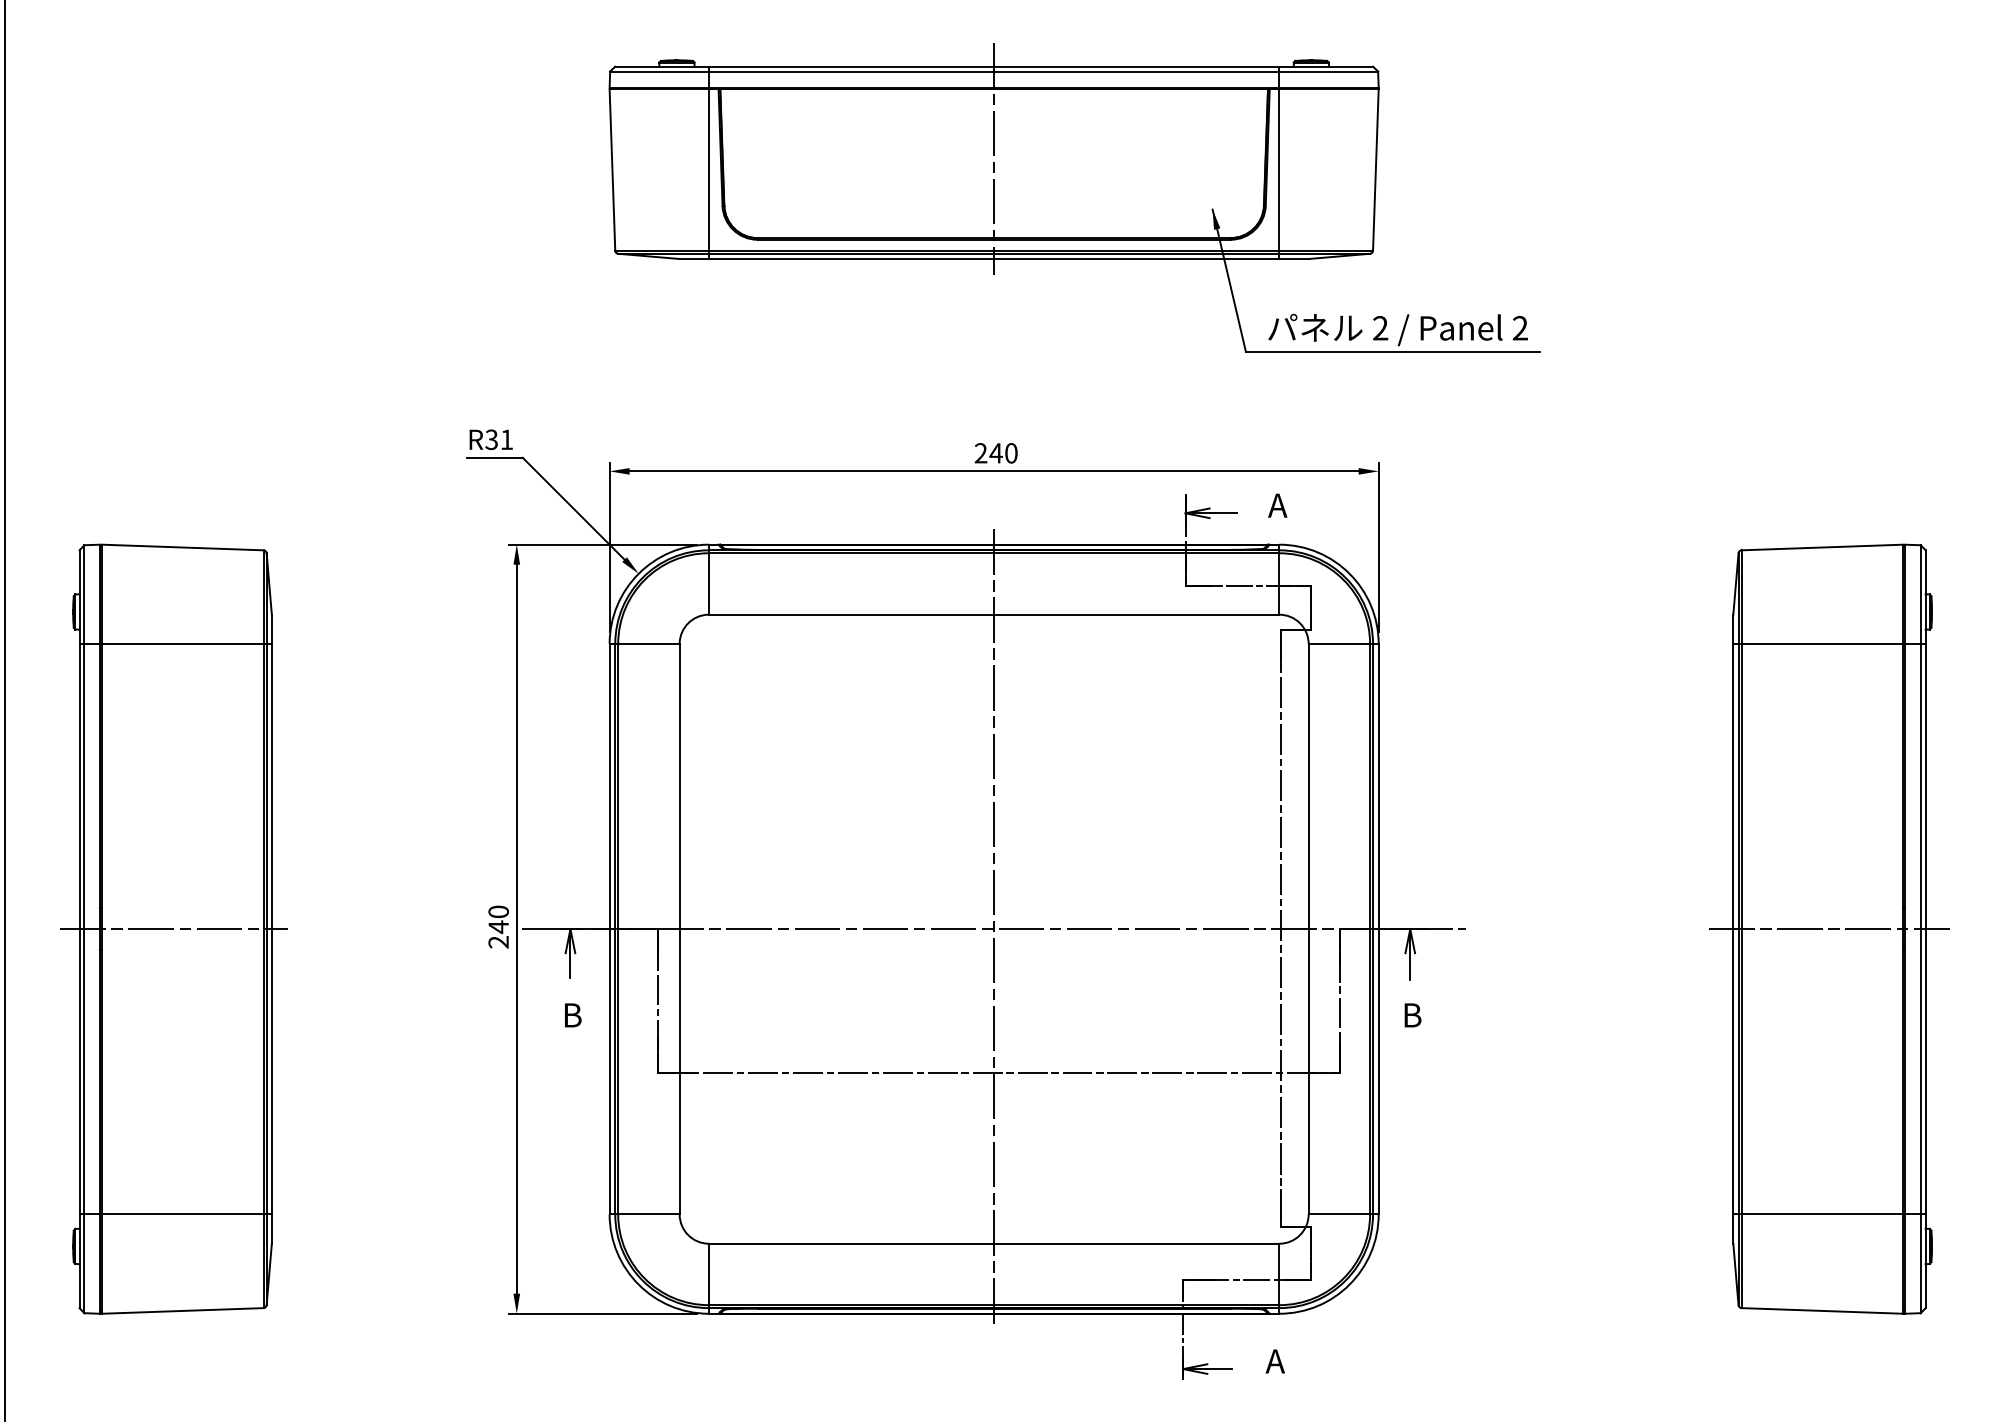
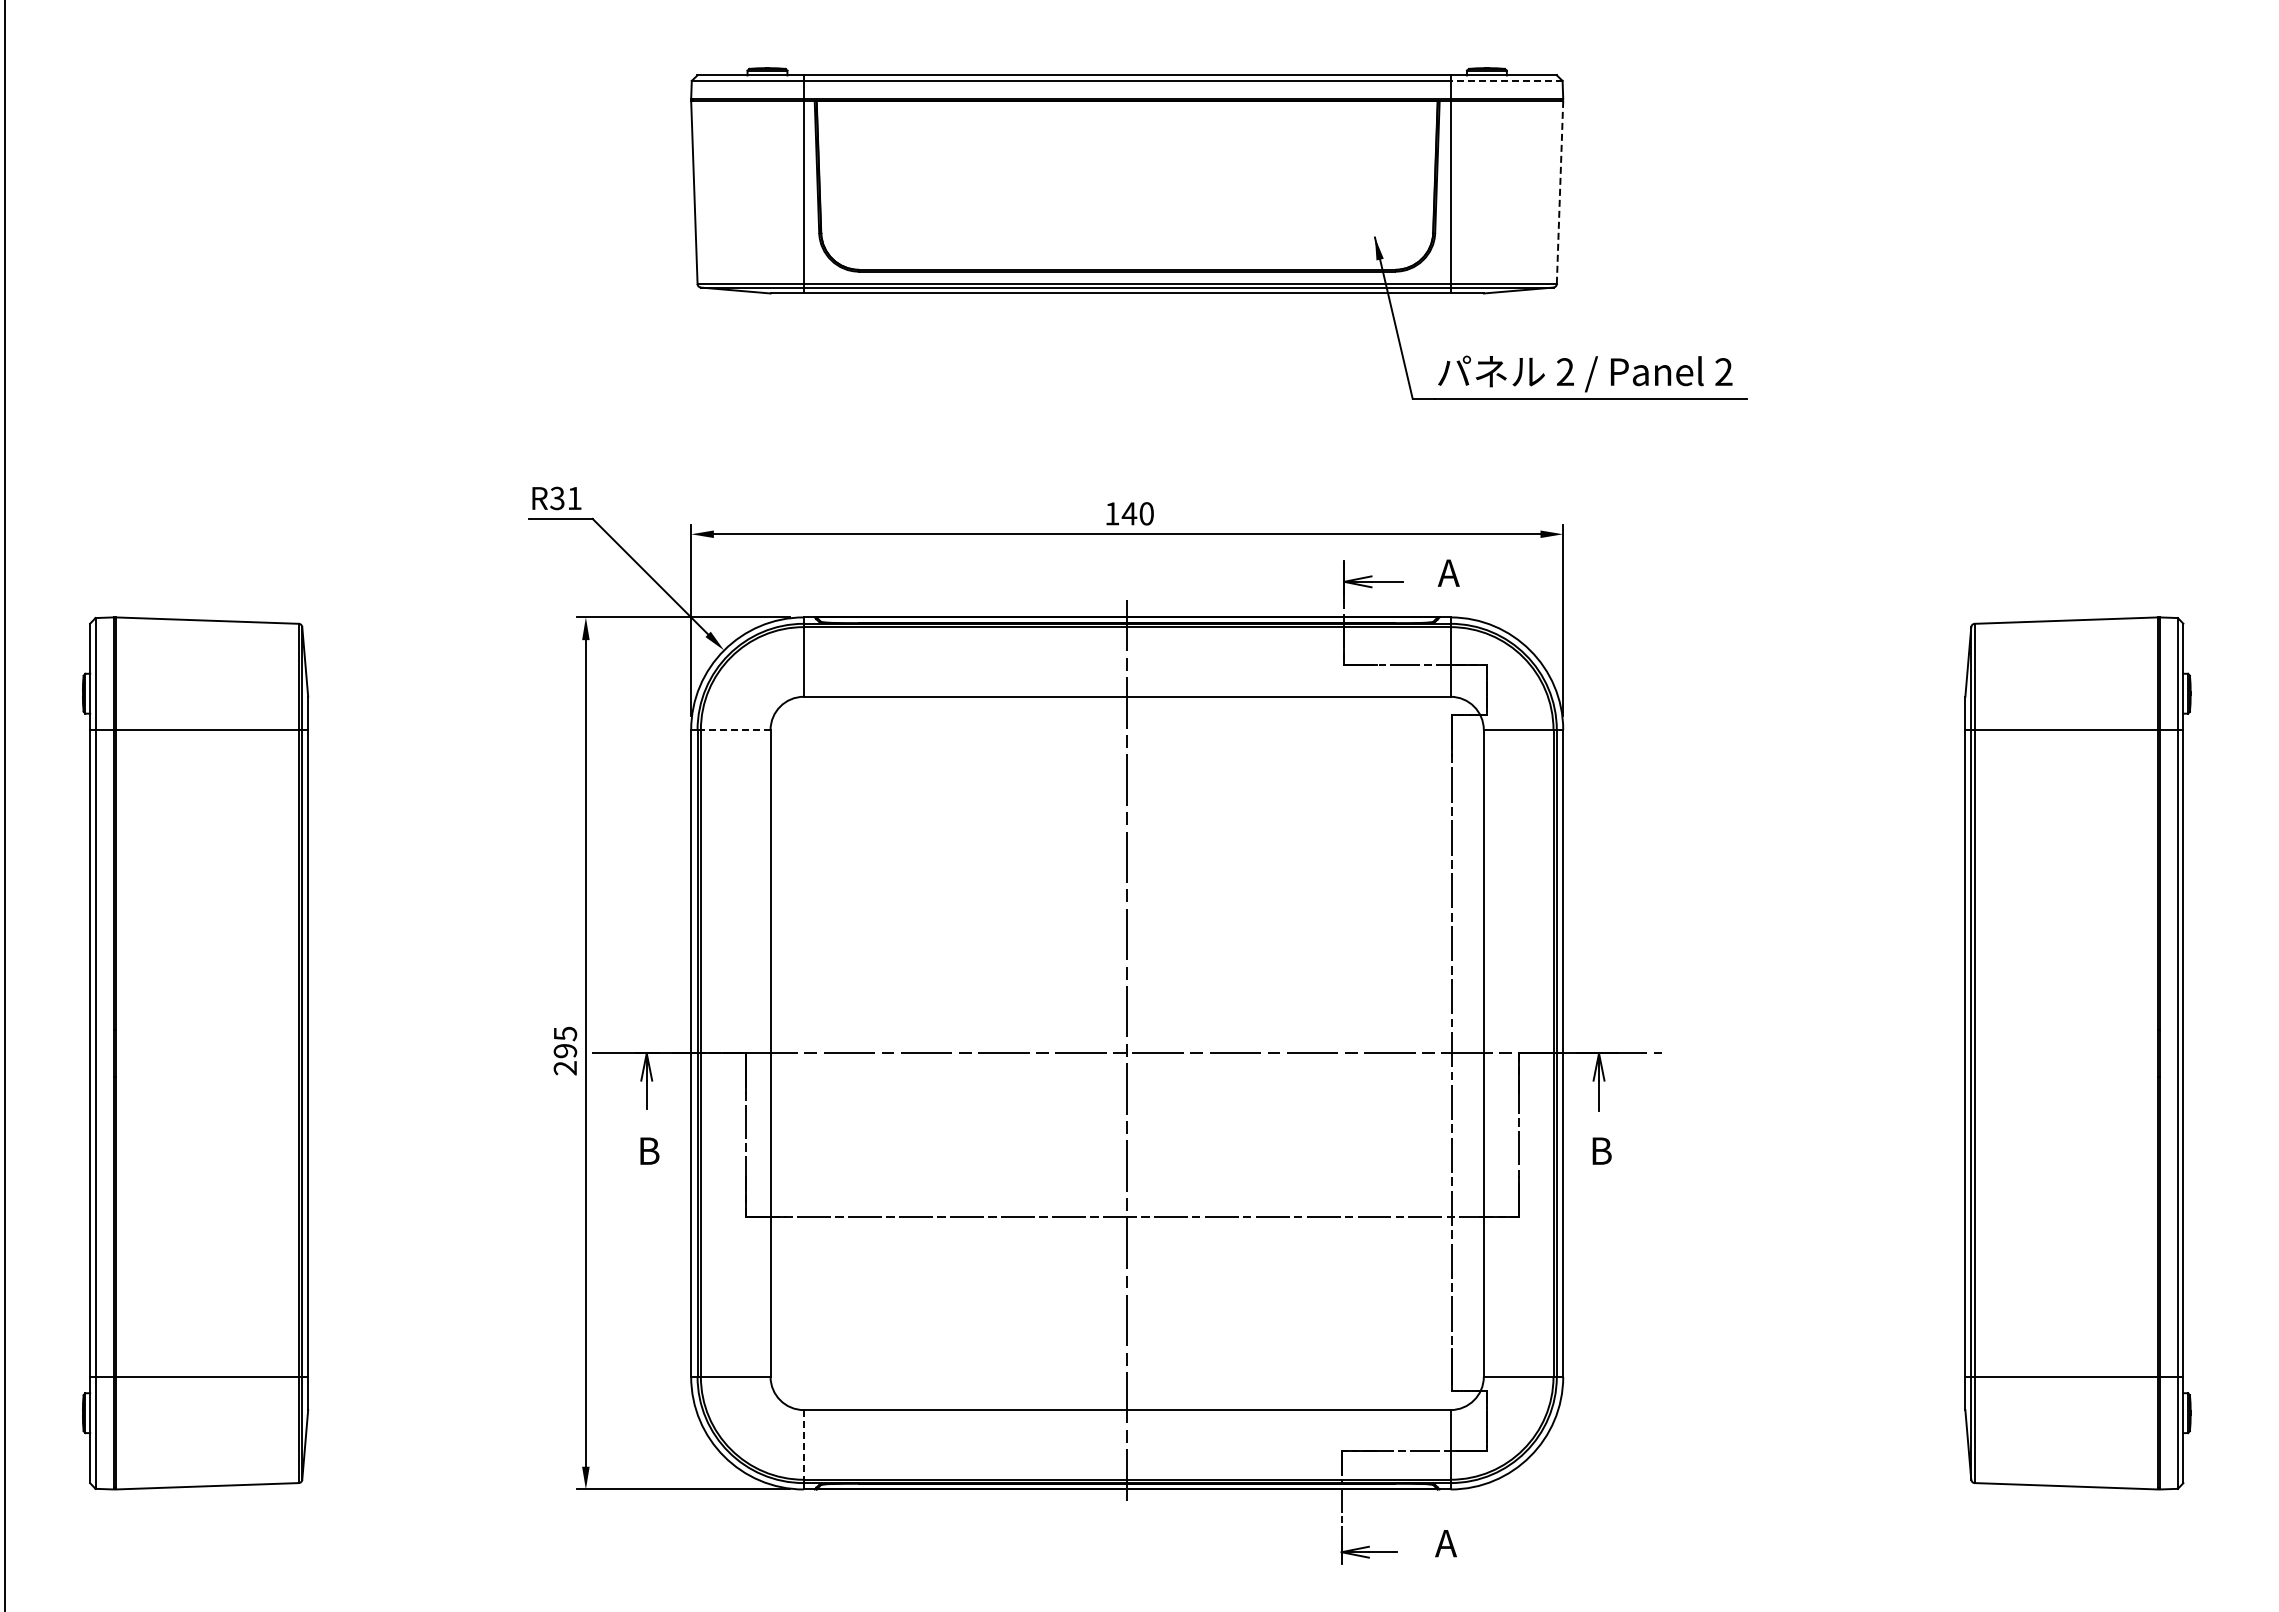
line: (1328, 71) -> (1506, 80), solid -> dashed
line: (994, 158) -> (1127, 179), removed
line: (1376, 169) -> (1560, 192), solid -> dashed
text: (981, 453) -> (1112, 513), 240 -> 140
line: (648, 644) -> (735, 730), solid -> dashed
text: (498, 919) -> (565, 1042), 240 -> 295
line: (174, 929) -> (197, 1053), removed
line: (1829, 929) -> (2074, 1053), removed
line: (708, 1274) -> (803, 1444), solid -> dashed

